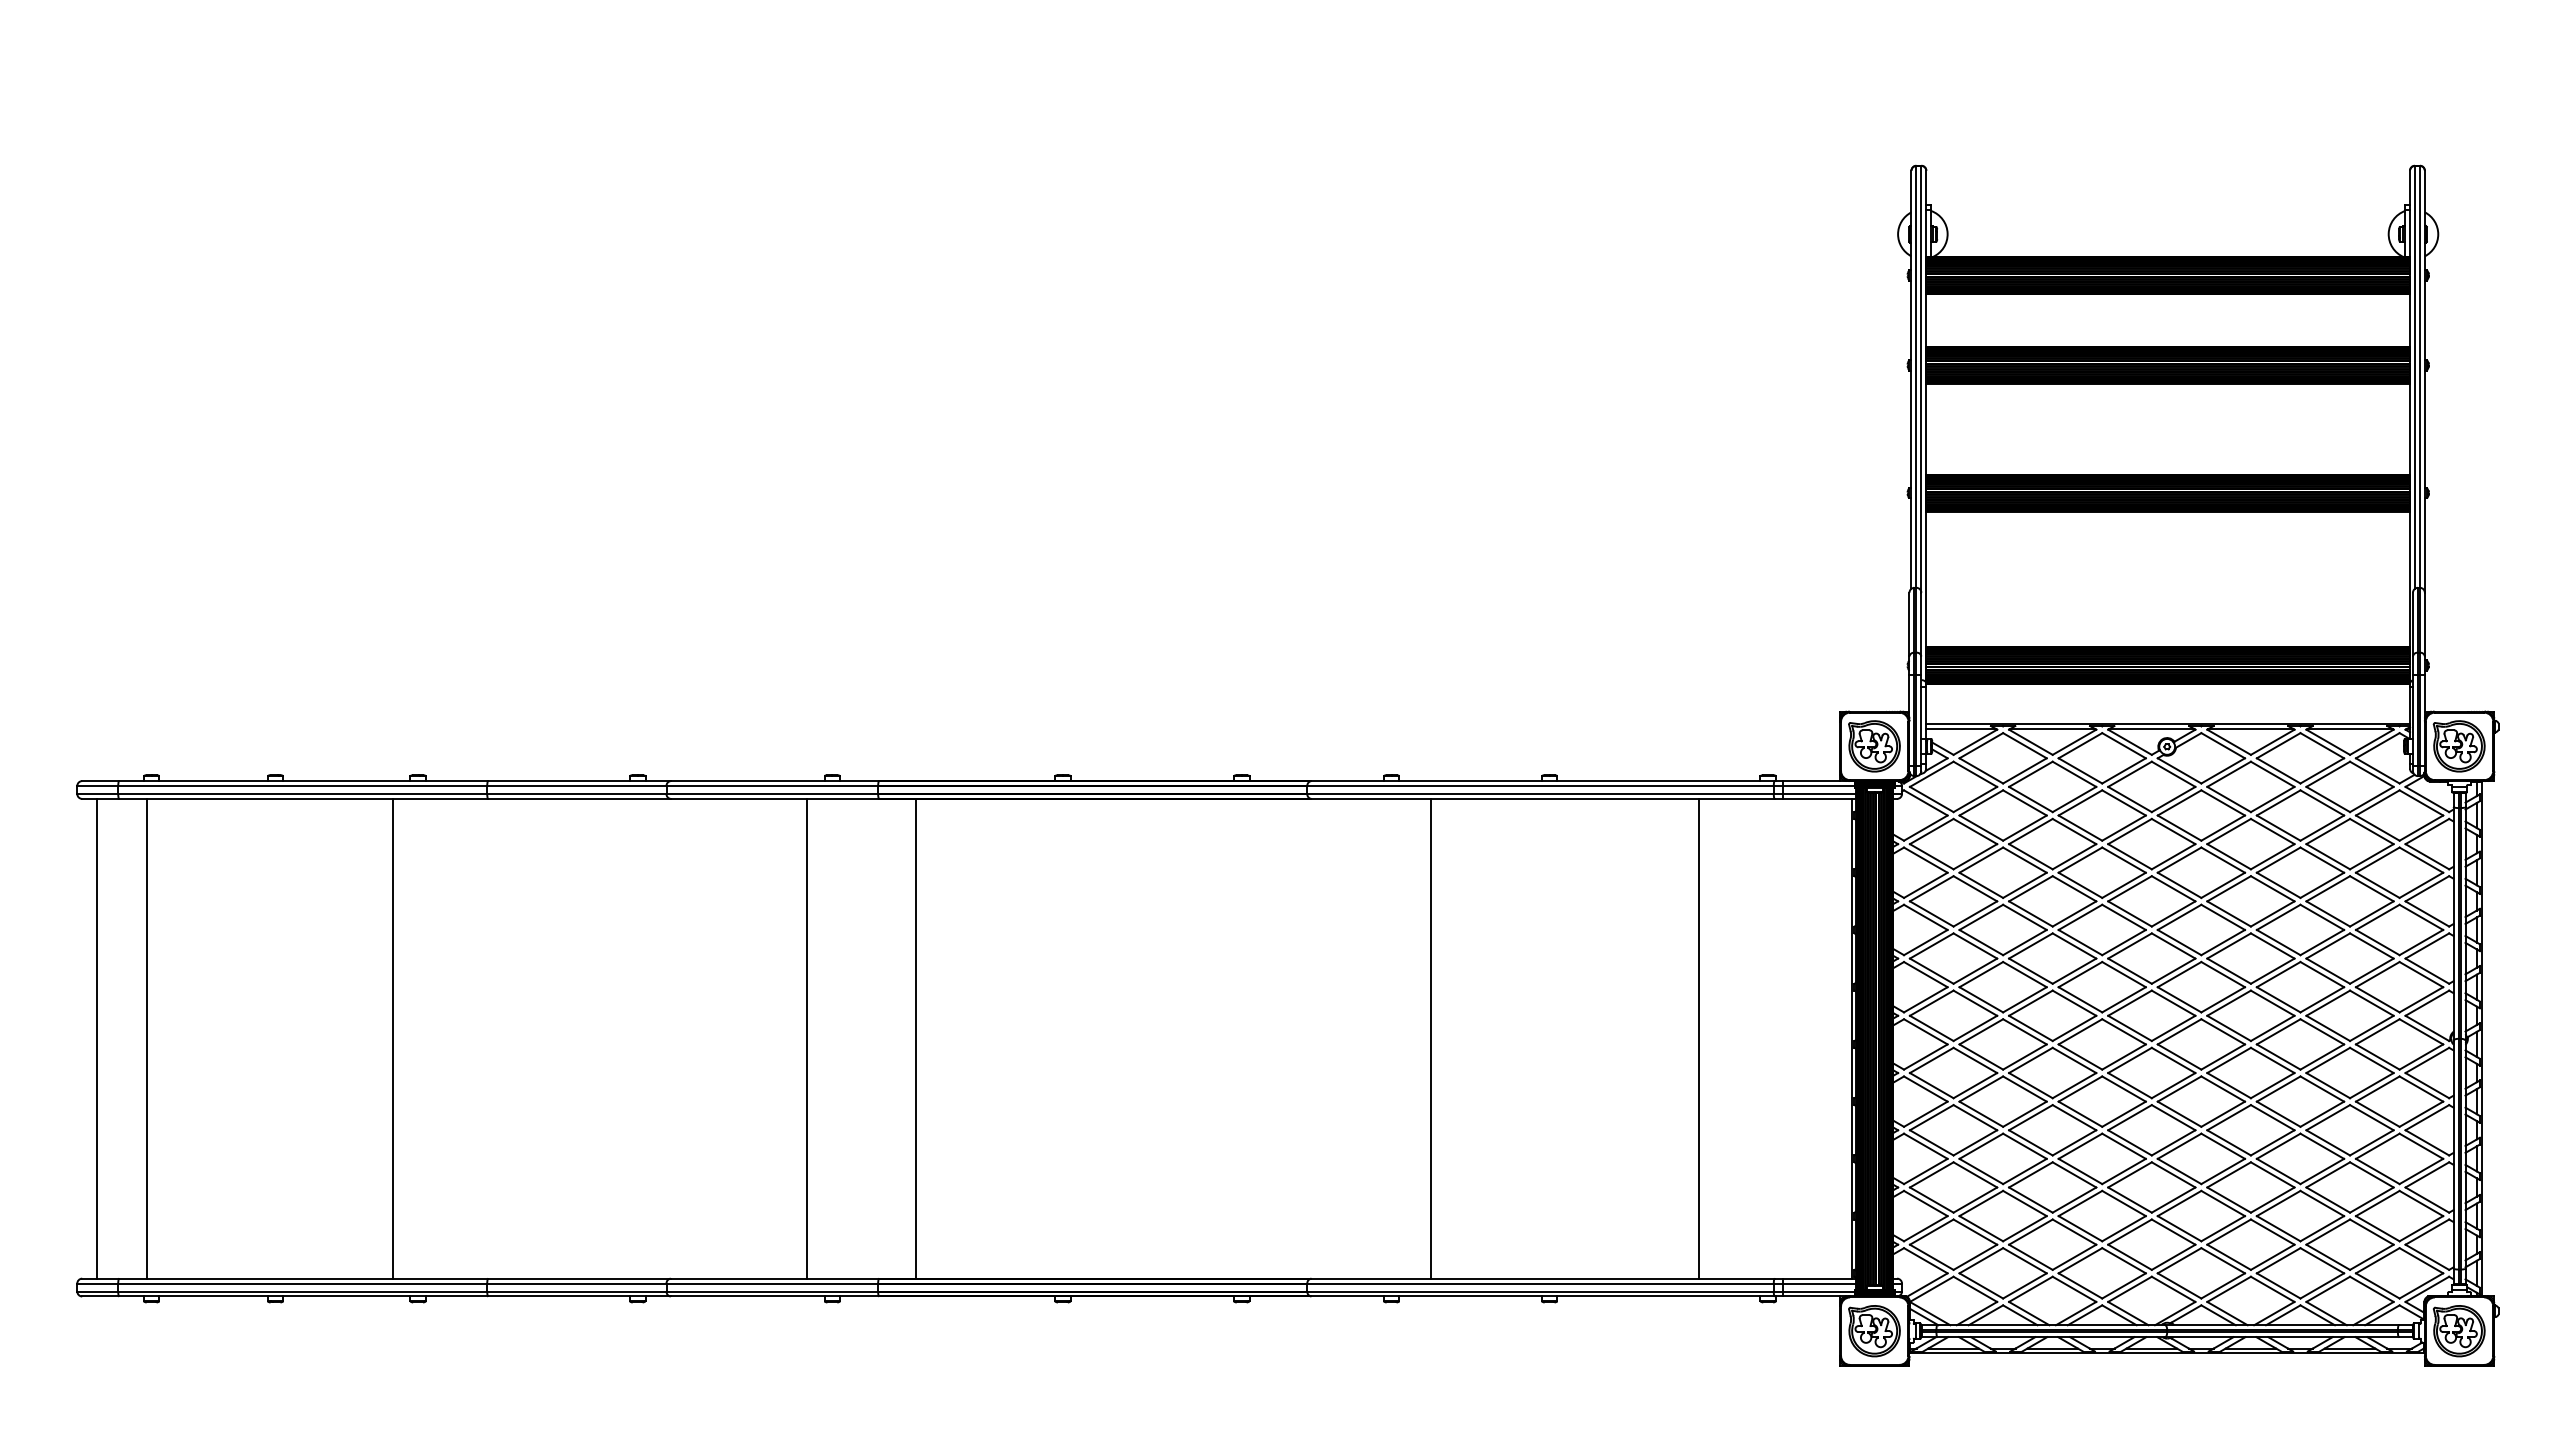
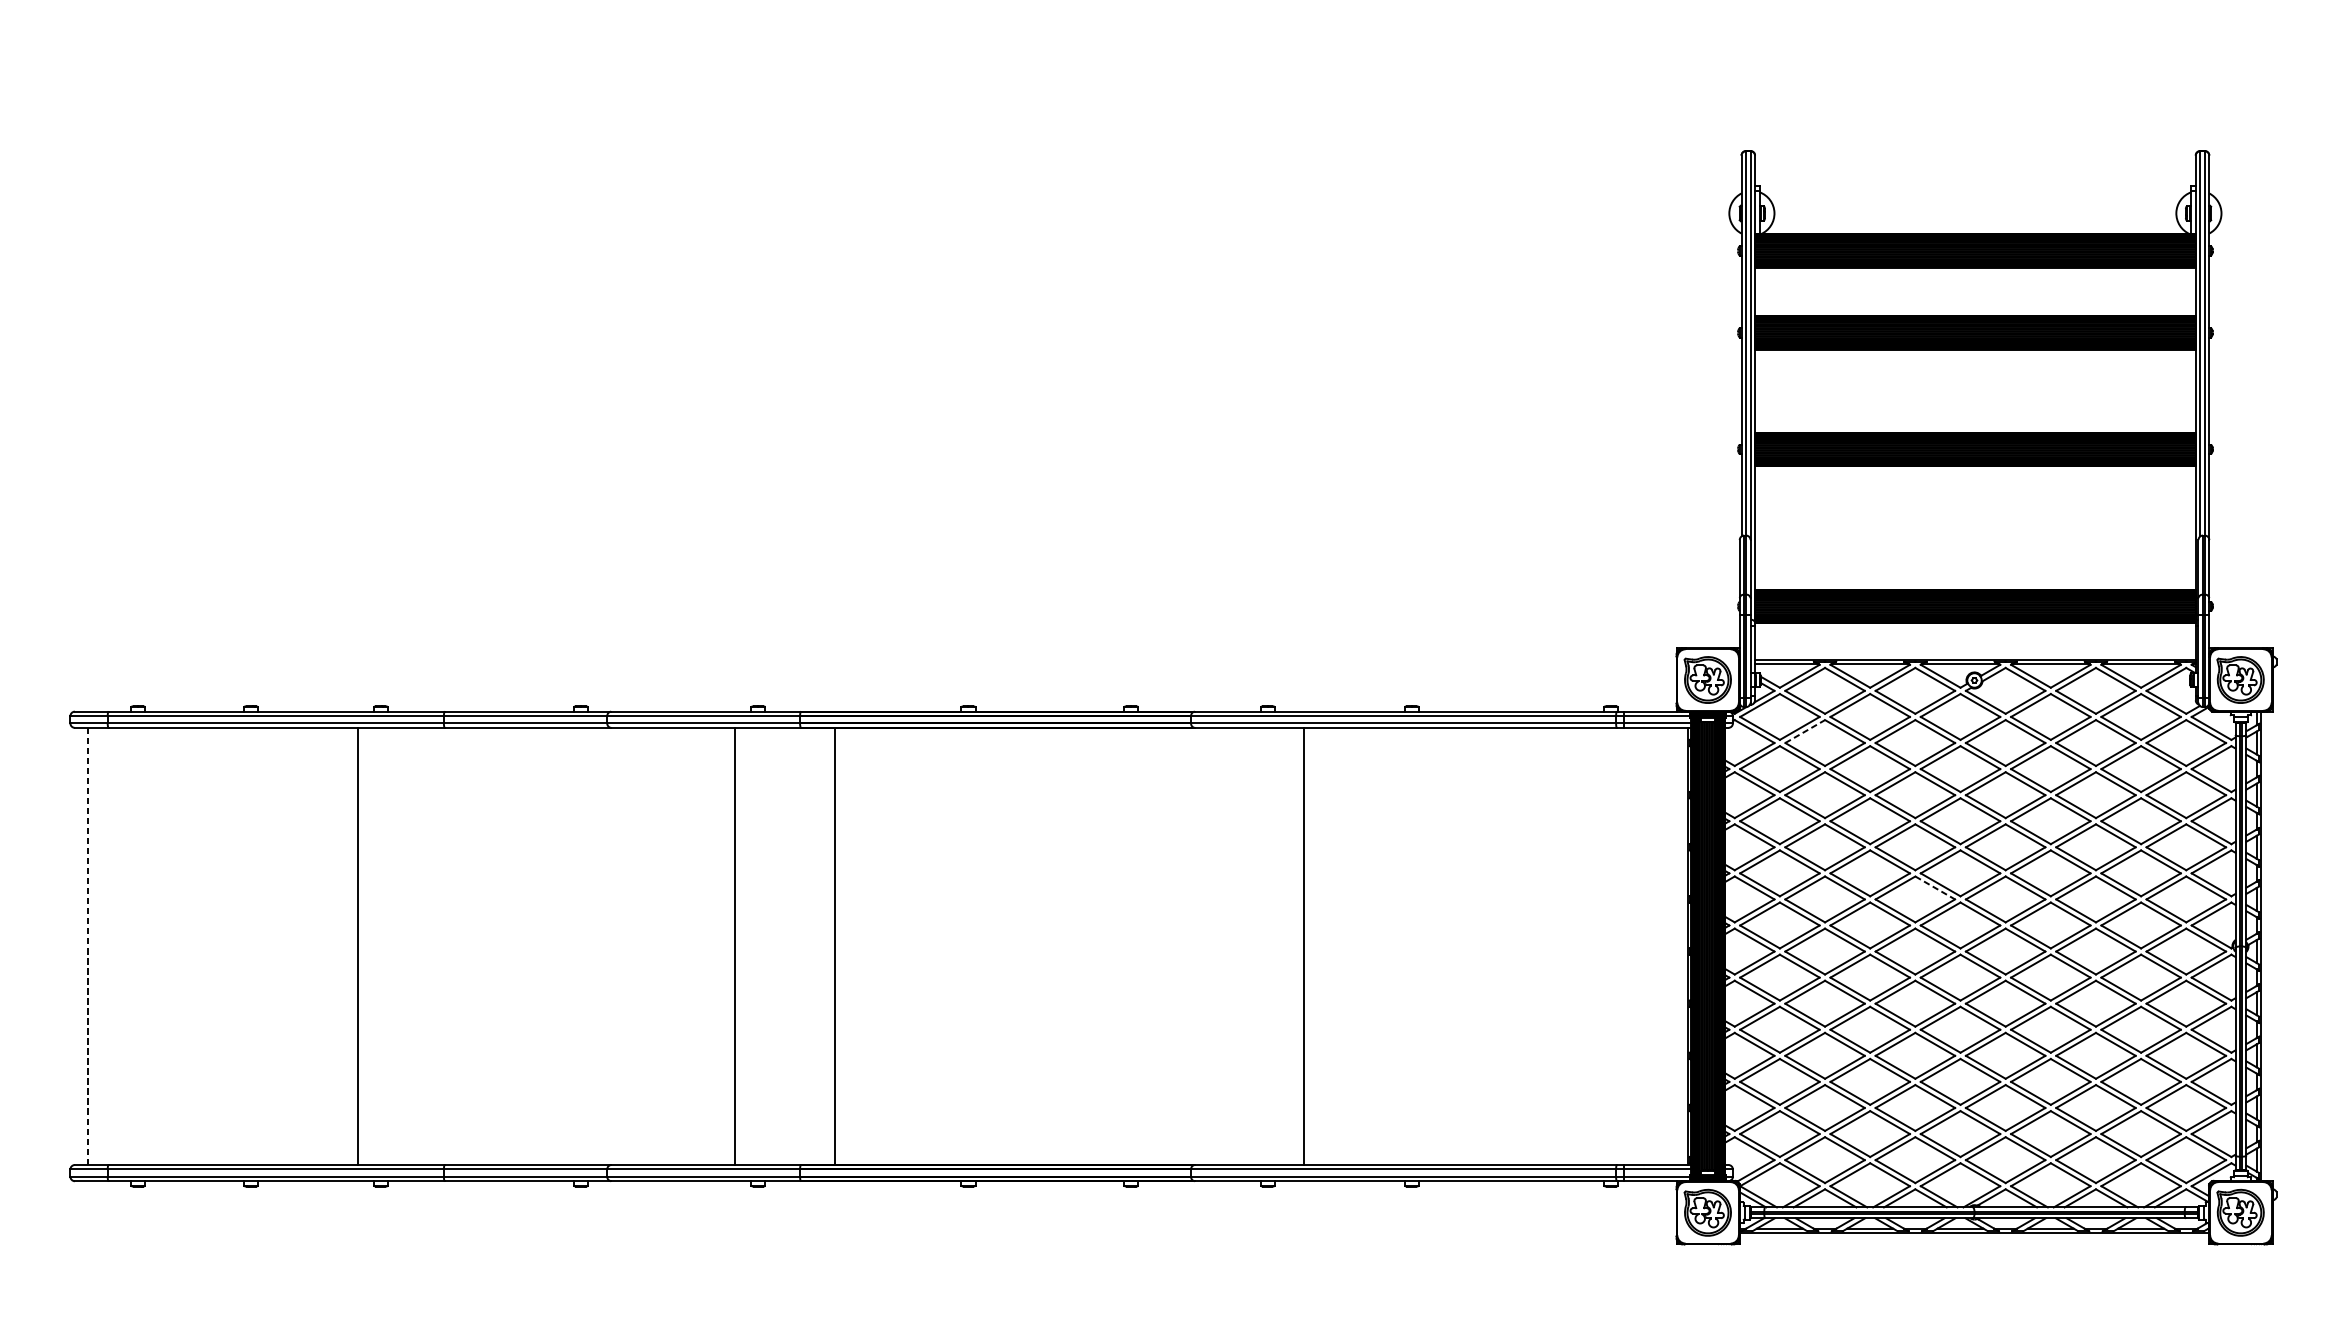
line: (1981, 802) -> (1805, 731), solid -> dashed
line: (2124, 974) -> (1935, 887), solid -> dashed
line: (97, 1038) -> (88, 946), solid -> dashed
line: (146, 1038) -> (133, 946), removed
line: (1698, 1038) -> (1547, 946), removed

